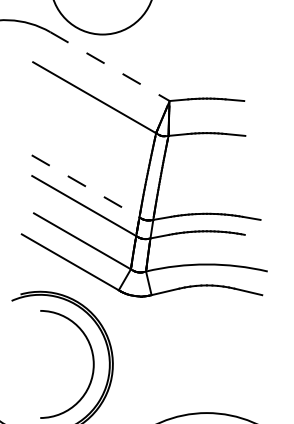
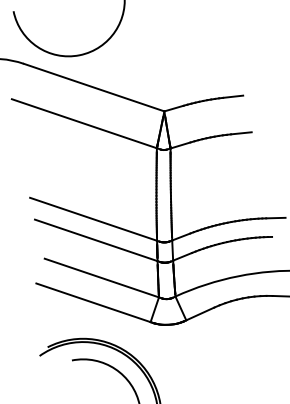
line: (110, 66) -> (94, 87), dashed -> solid
line: (86, 186) -> (94, 219), dashed -> solid

